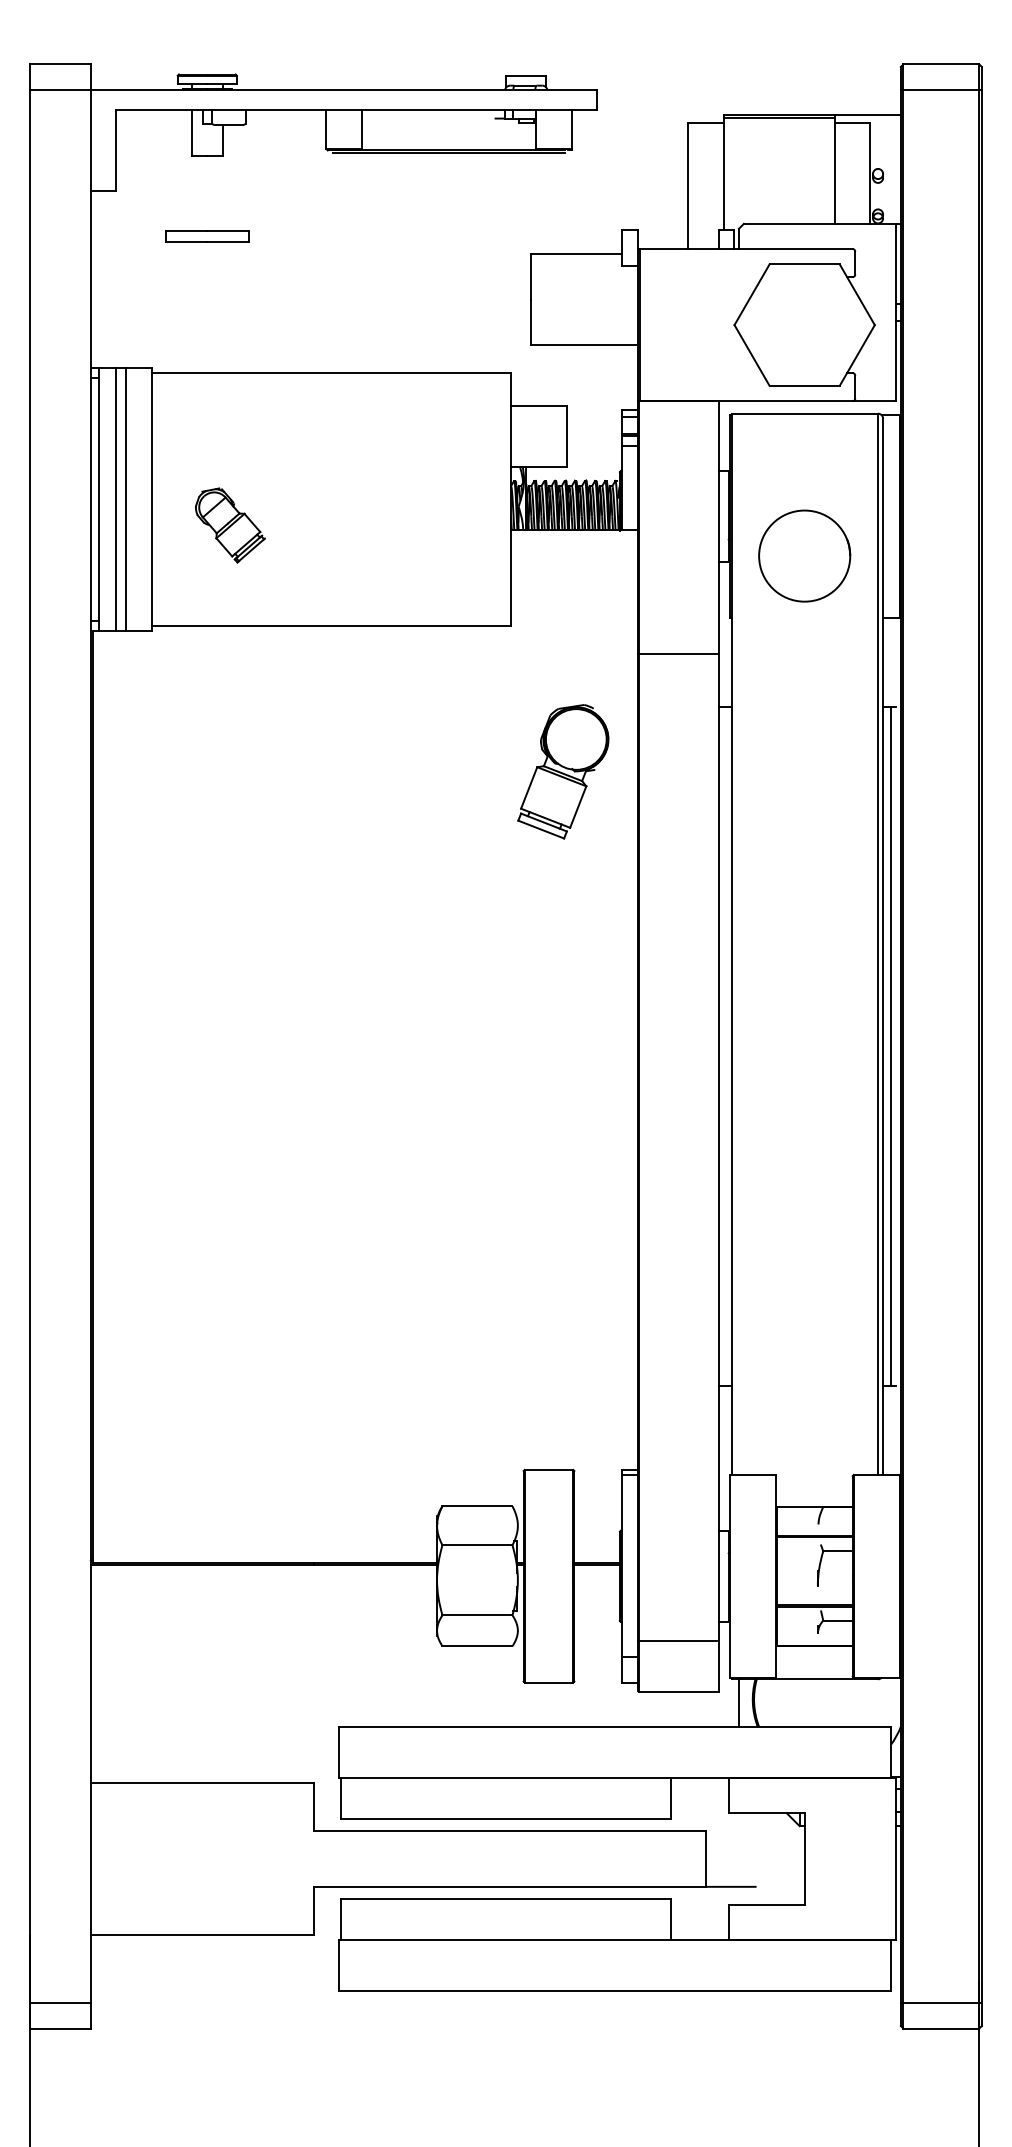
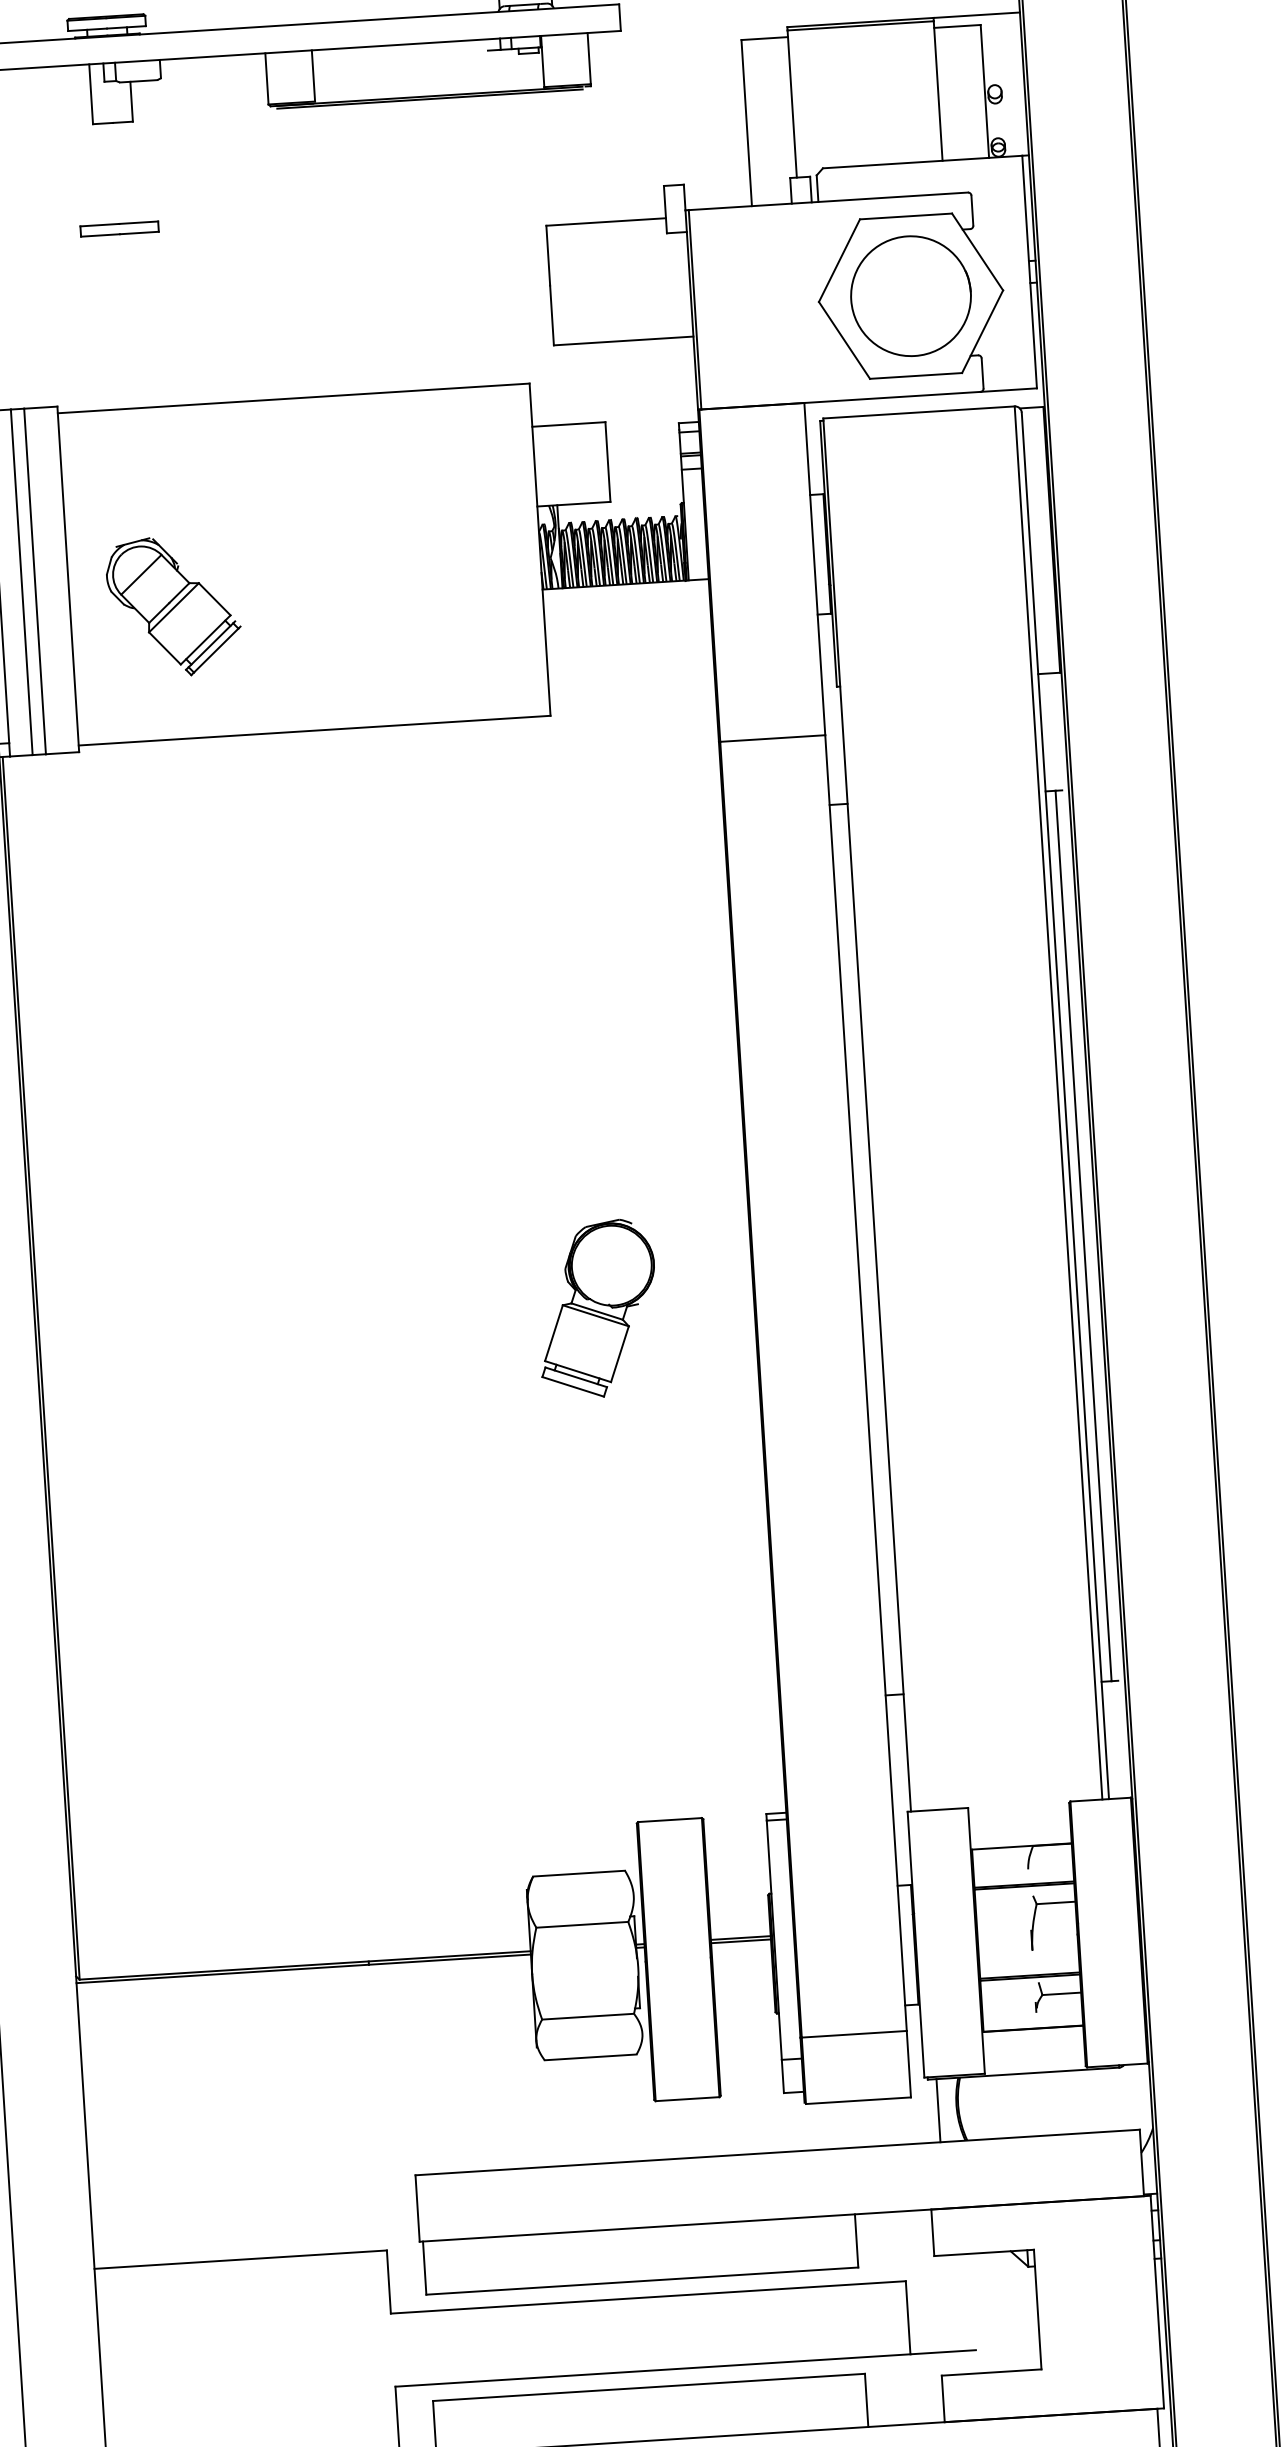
part: (207, 235) -> (119, 227), size x0.71
part: (230, 525) -> (173, 606), size x1.43
circle: (804, 555) -> (910, 295), moved
part: (563, 771) -> (597, 1308), moved

